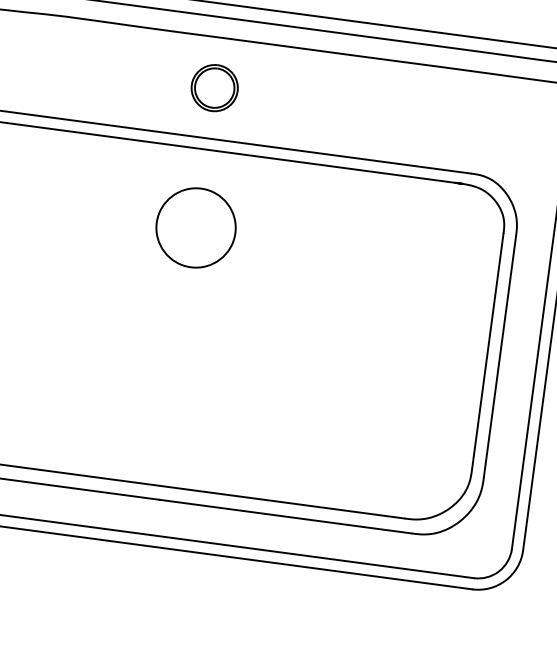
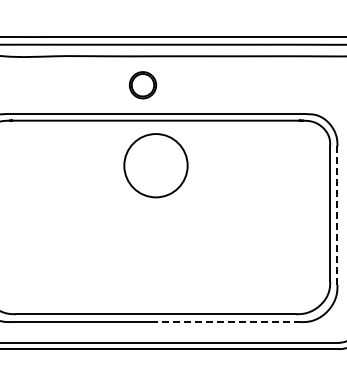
part: (213, 88) -> (142, 85), moved
circle: (195, 227) -> (155, 165), size x1.4
line: (499, 358) -> (337, 216), solid -> dashed
line: (284, 517) -> (227, 322), solid -> dashed

